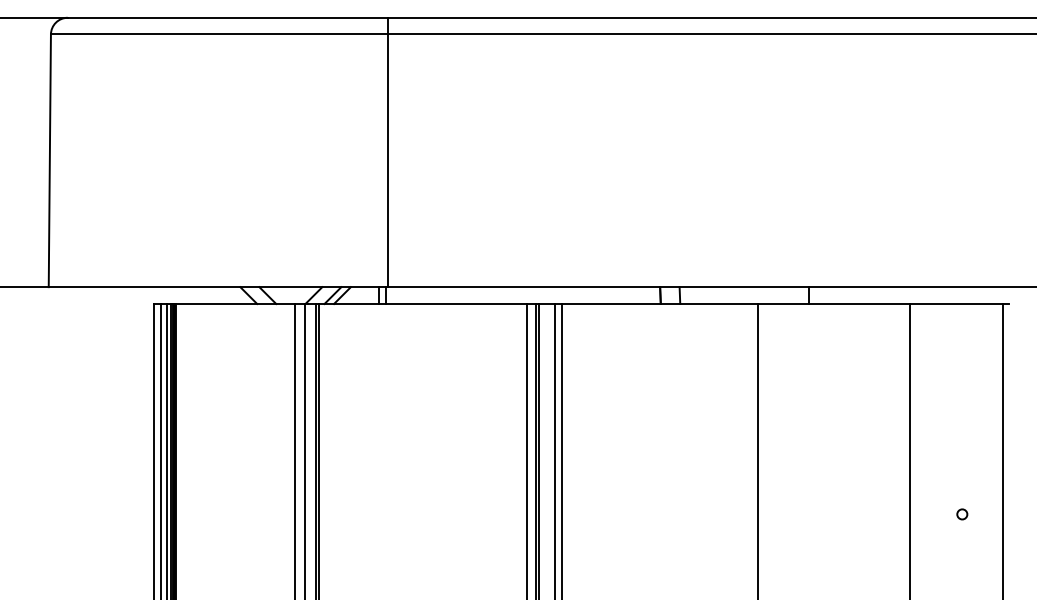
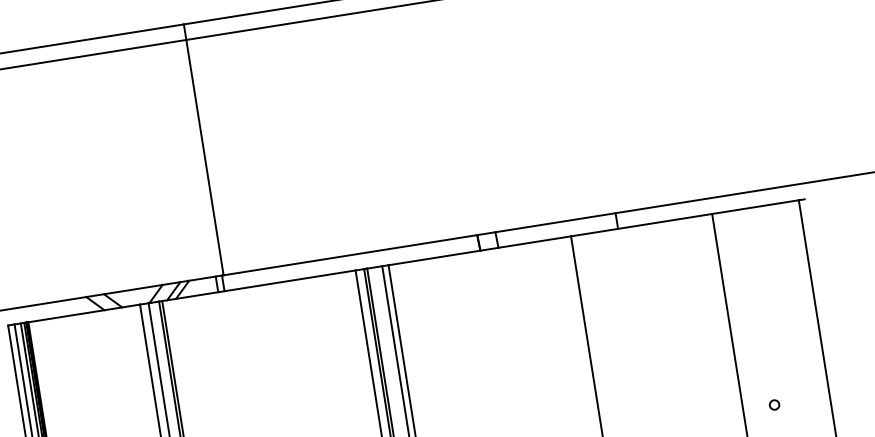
circle: (962, 514) -> (774, 405), moved

